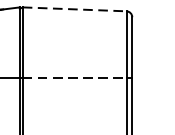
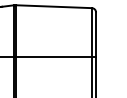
line: (75, 9) -> (54, 6), dashed -> solid
line: (75, 77) -> (54, 56), dashed -> solid

